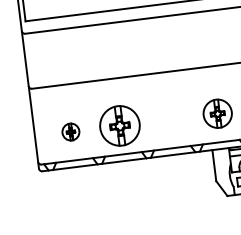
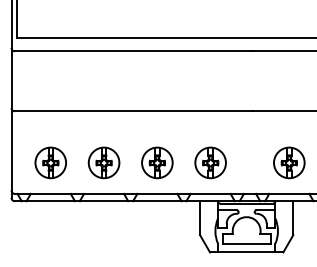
part: (168, 119) -> (157, 162), added
part: (119, 125) -> (103, 162), size x0.71
part: (70, 131) -> (50, 162), size x1.67

